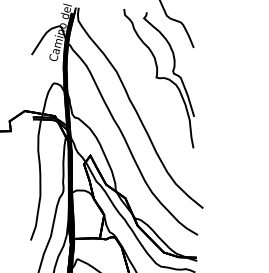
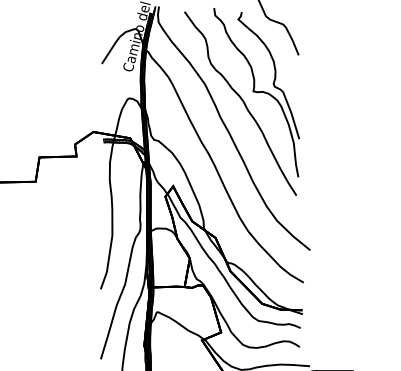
part: (145, 87) -> (240, 103), added

